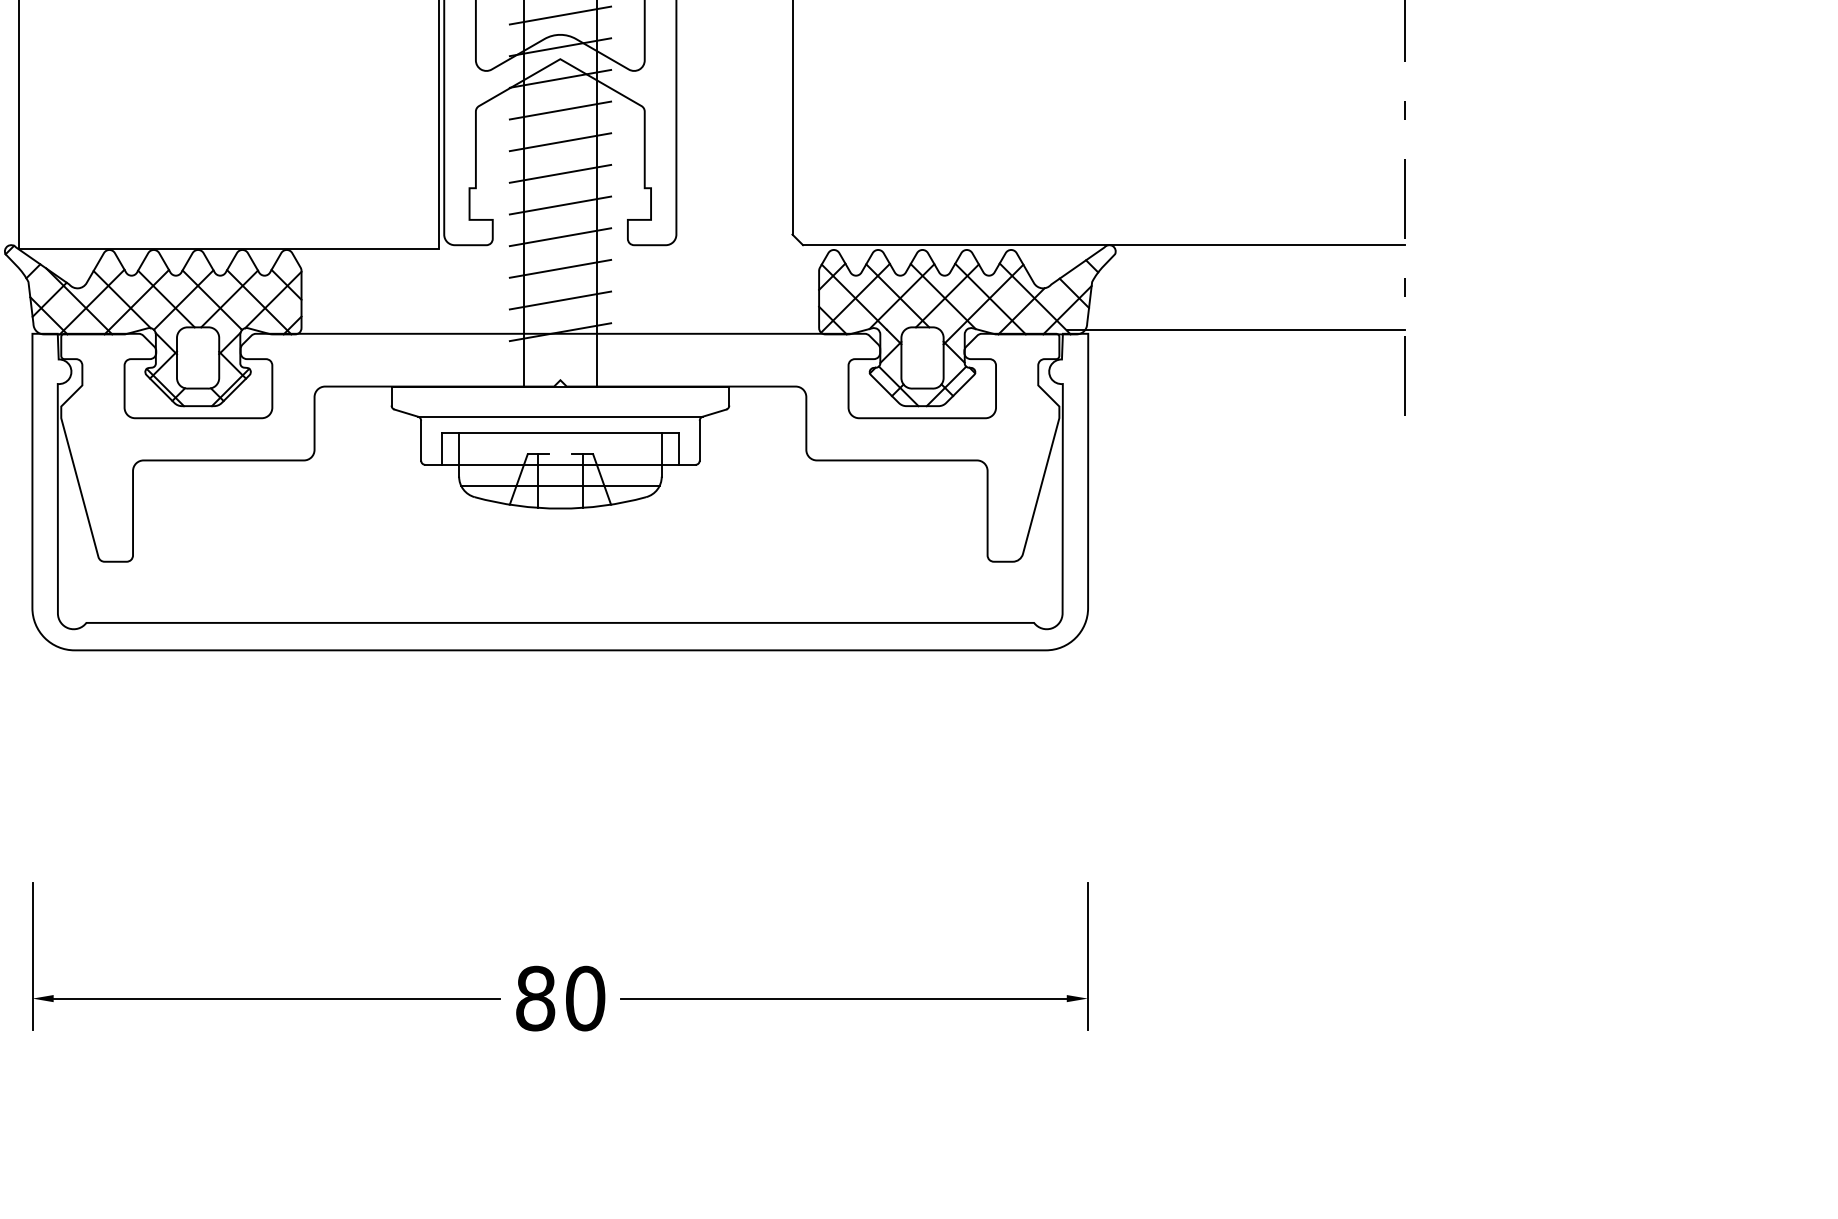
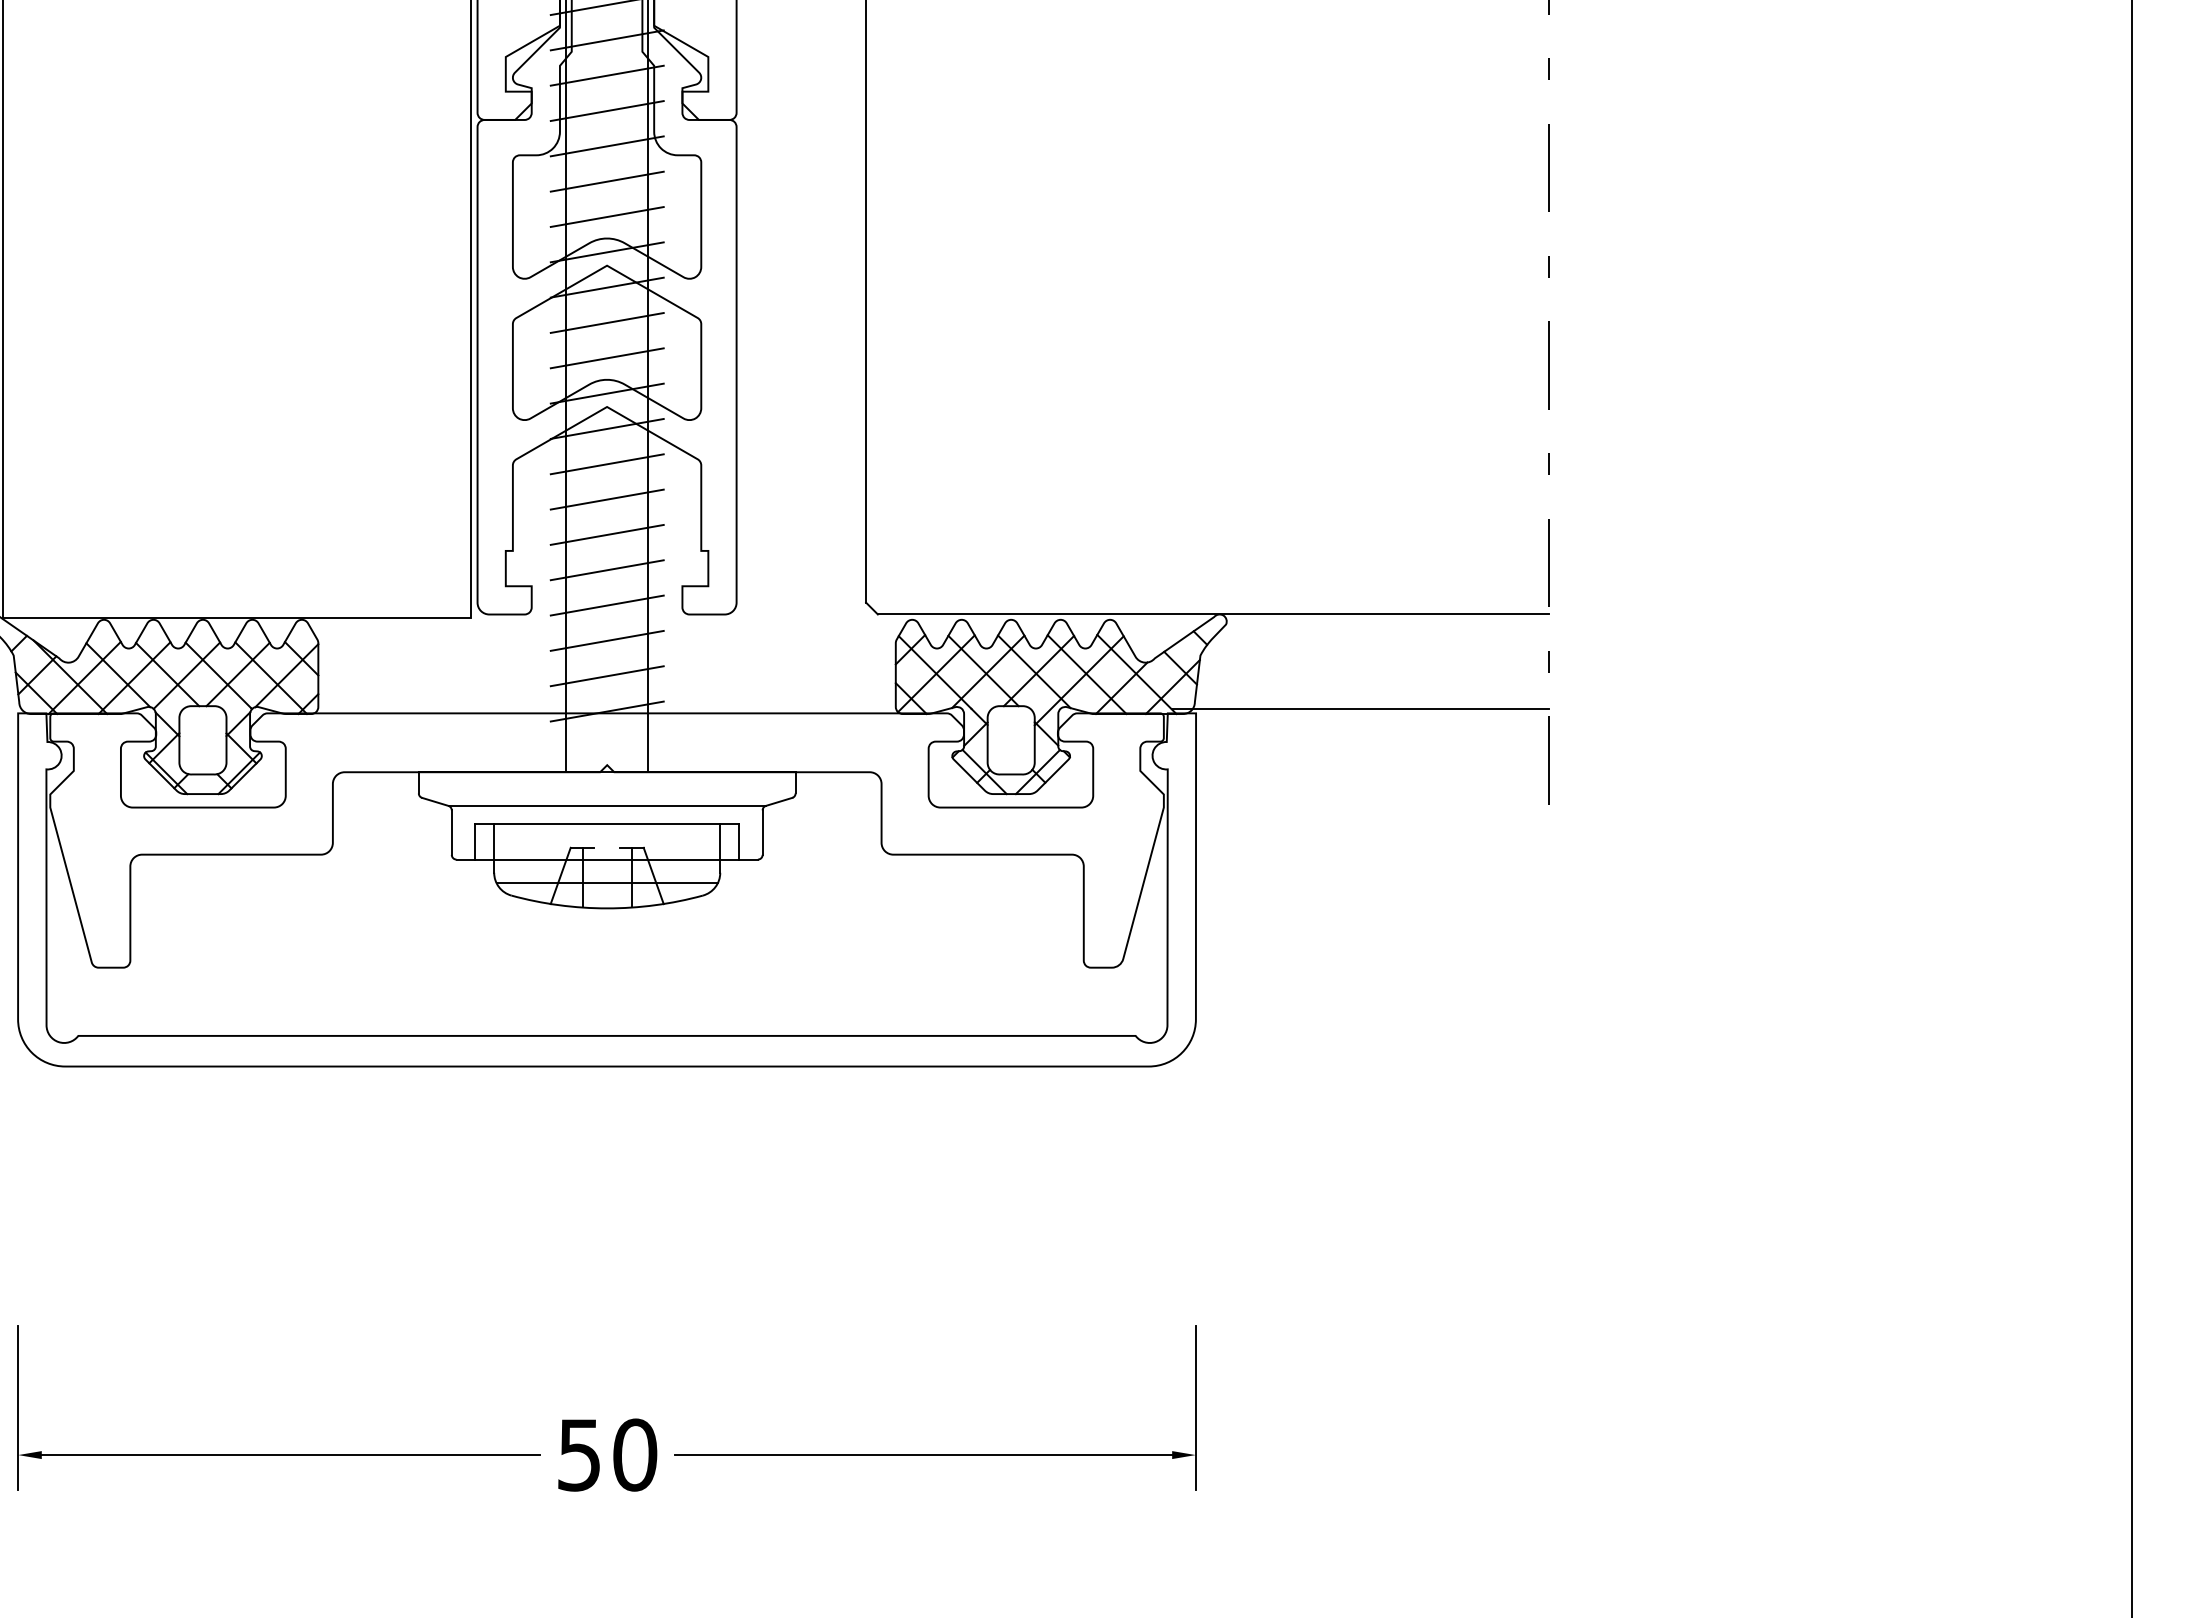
text: (535, 998) -> (579, 1454), 80 -> 50

